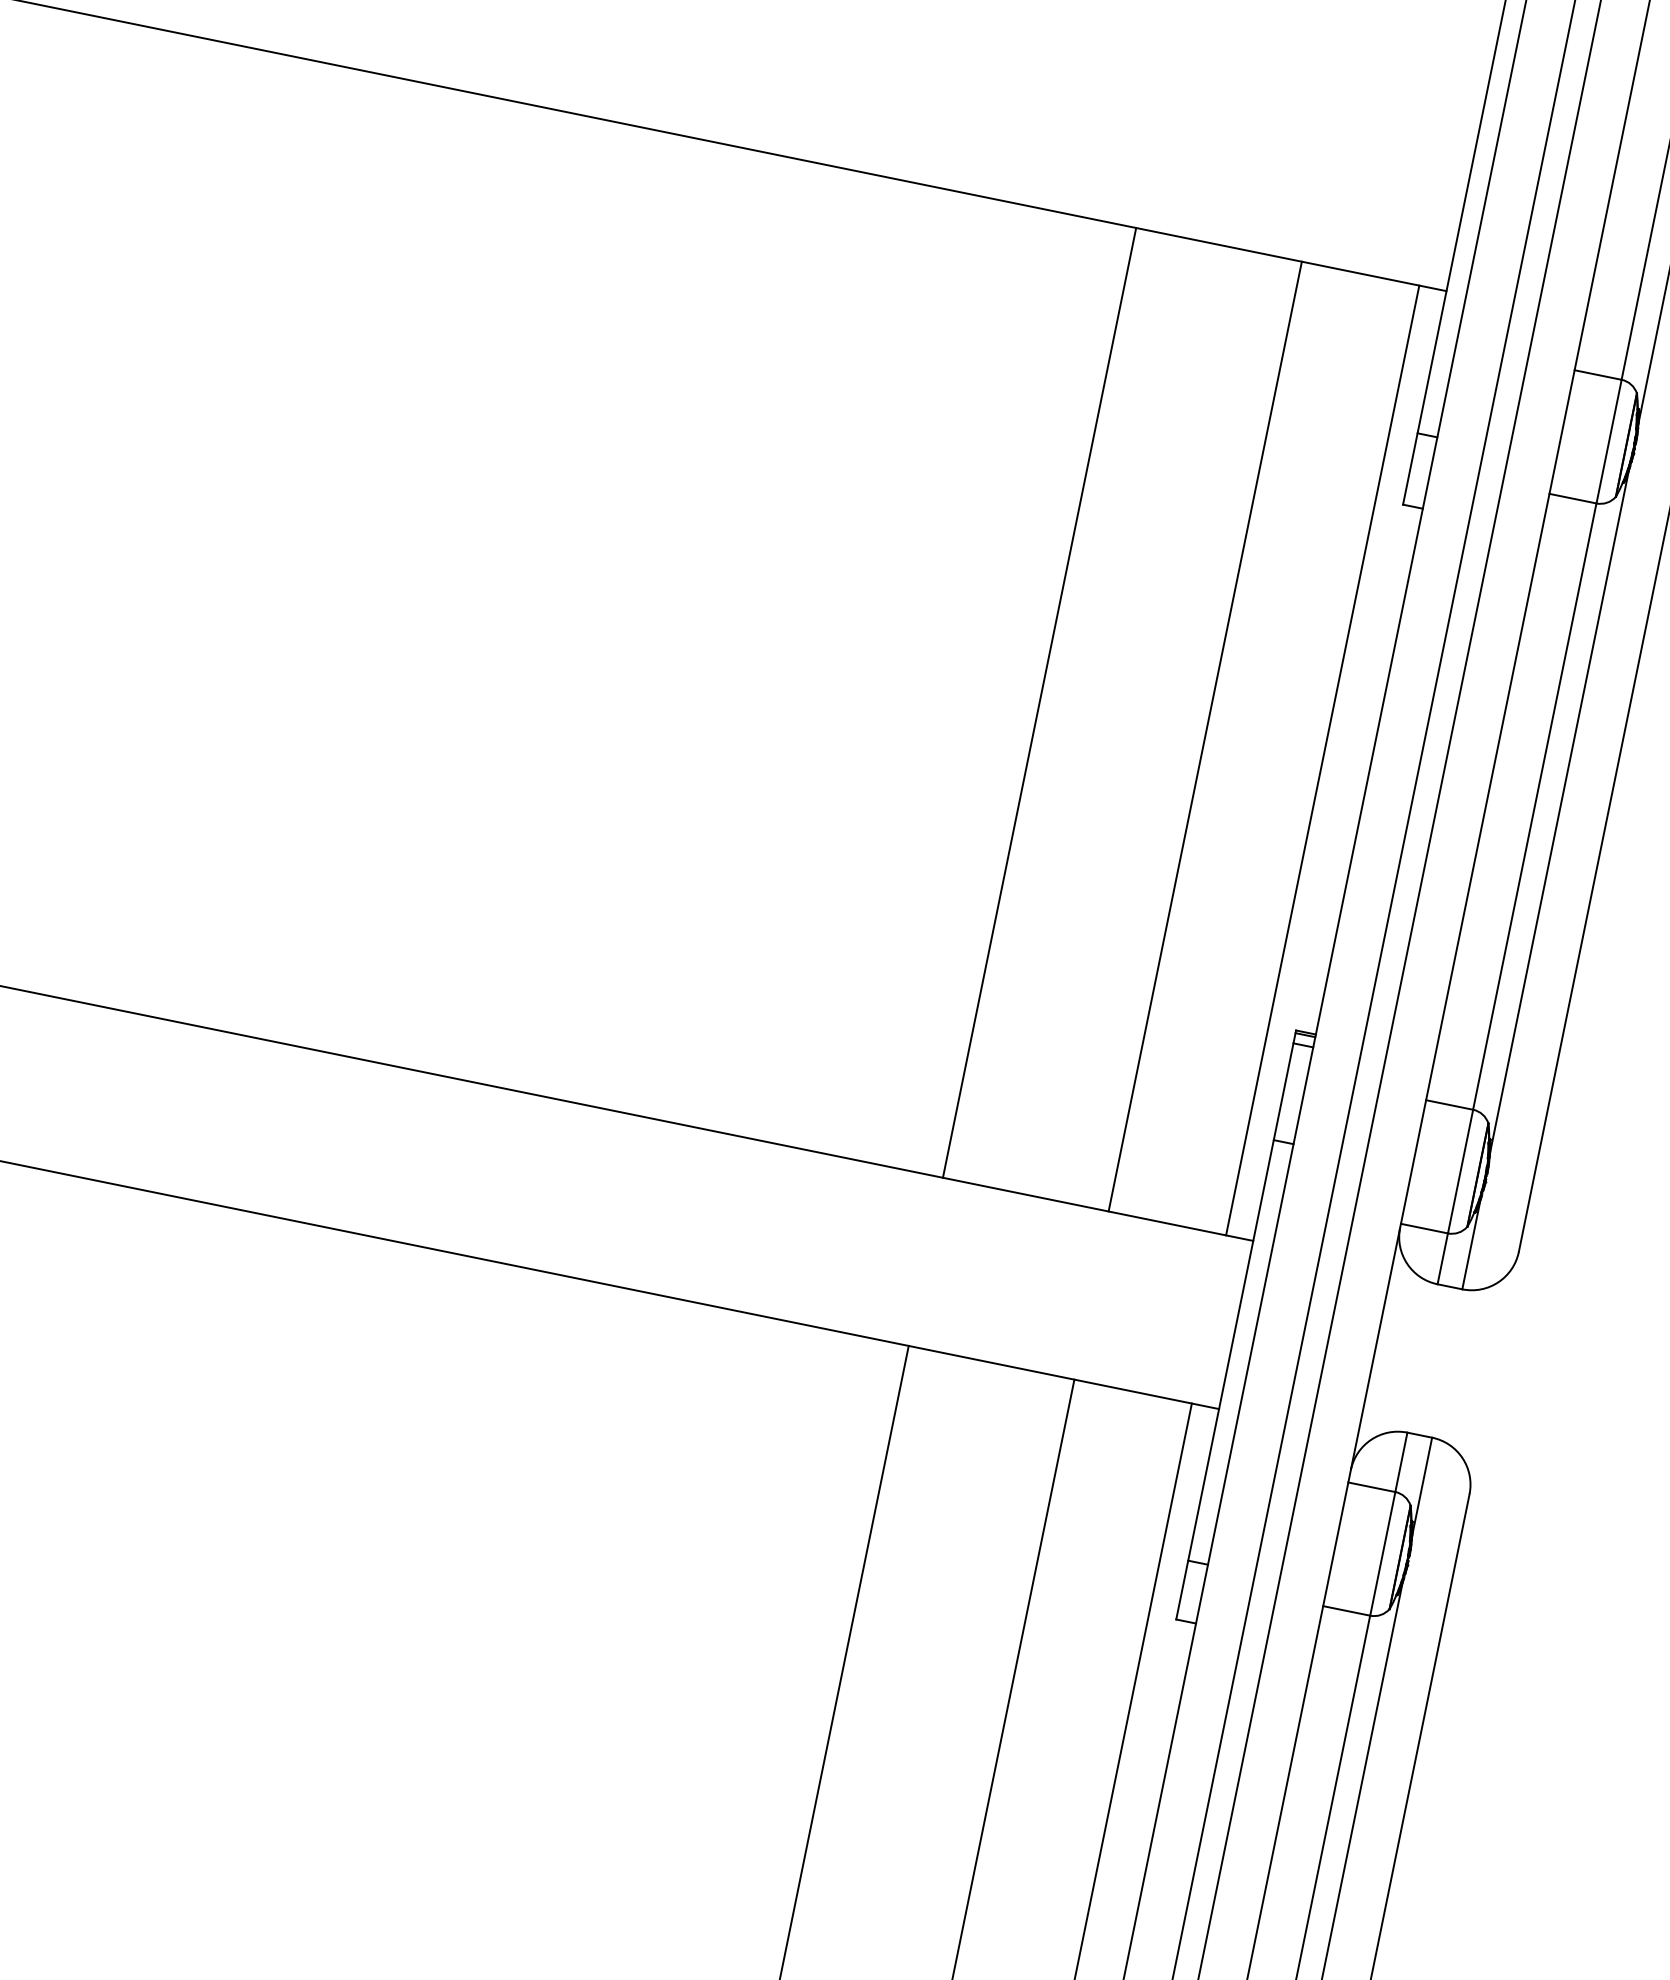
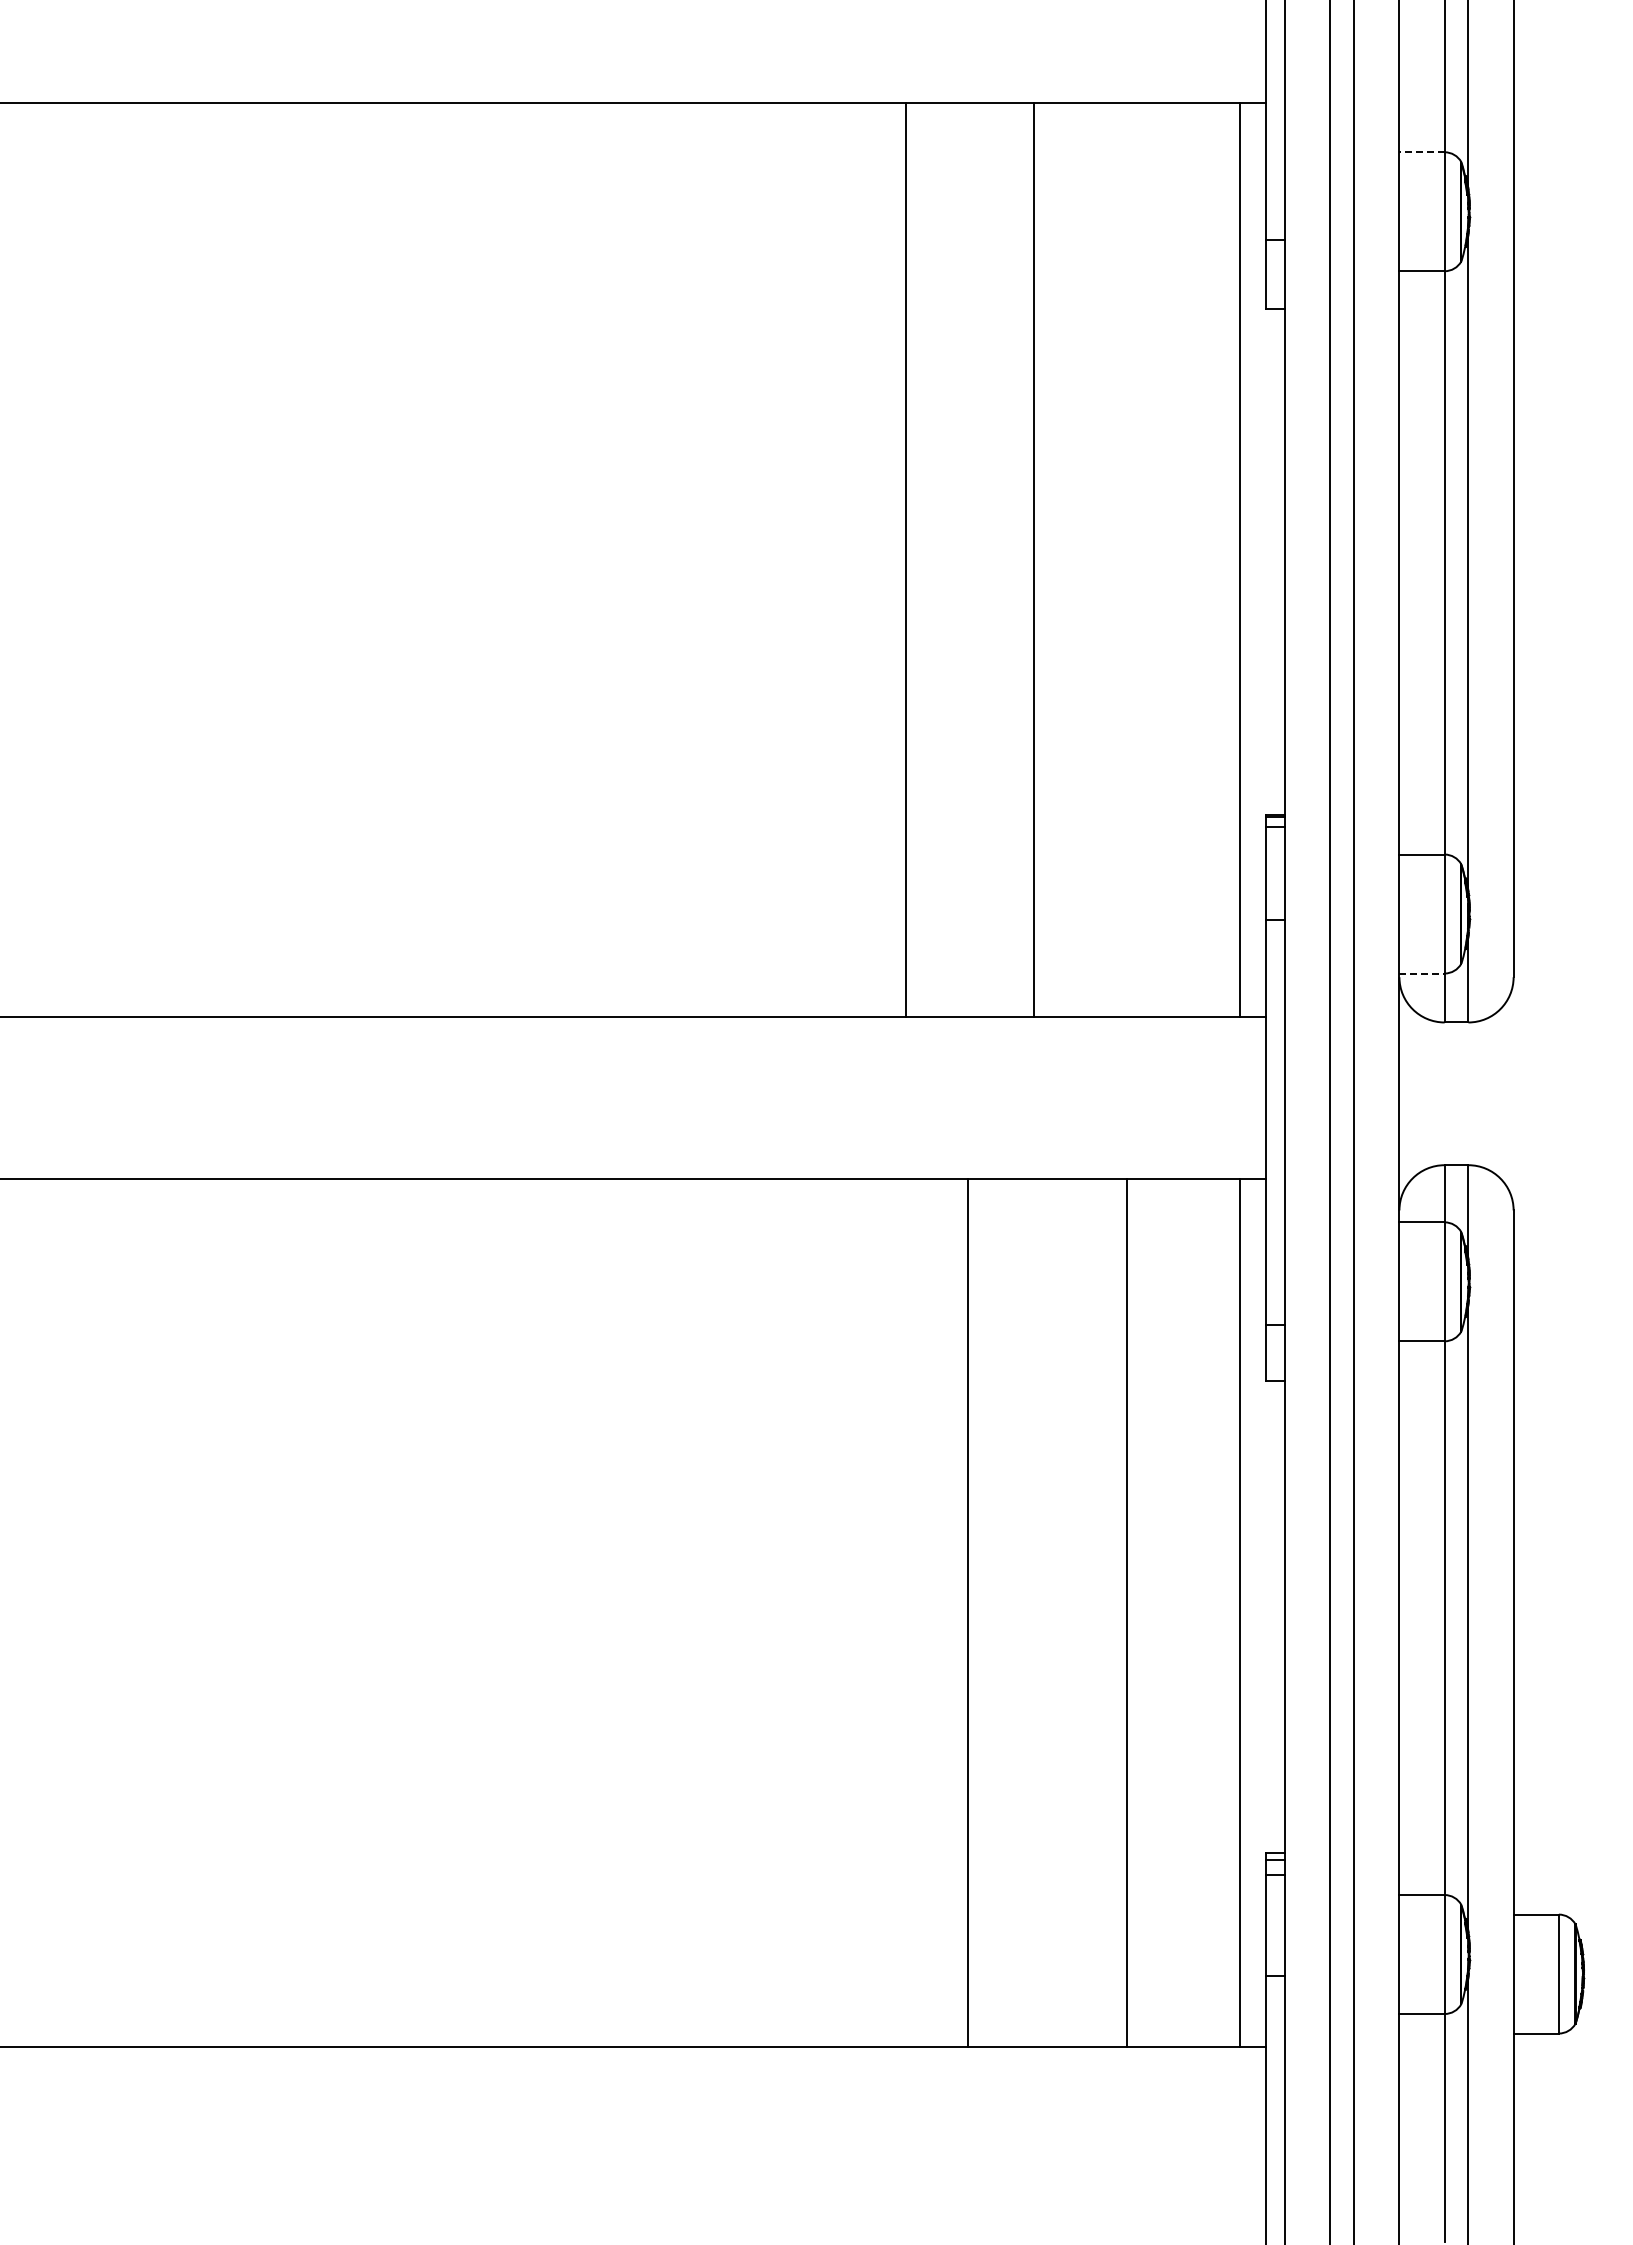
line: (1598, 375) -> (1422, 152), solid -> dashed
line: (1039, 703) -> (905, 560), moved
line: (1205, 737) -> (1034, 560), moved
line: (1424, 1228) -> (1422, 973), solid -> dashed

